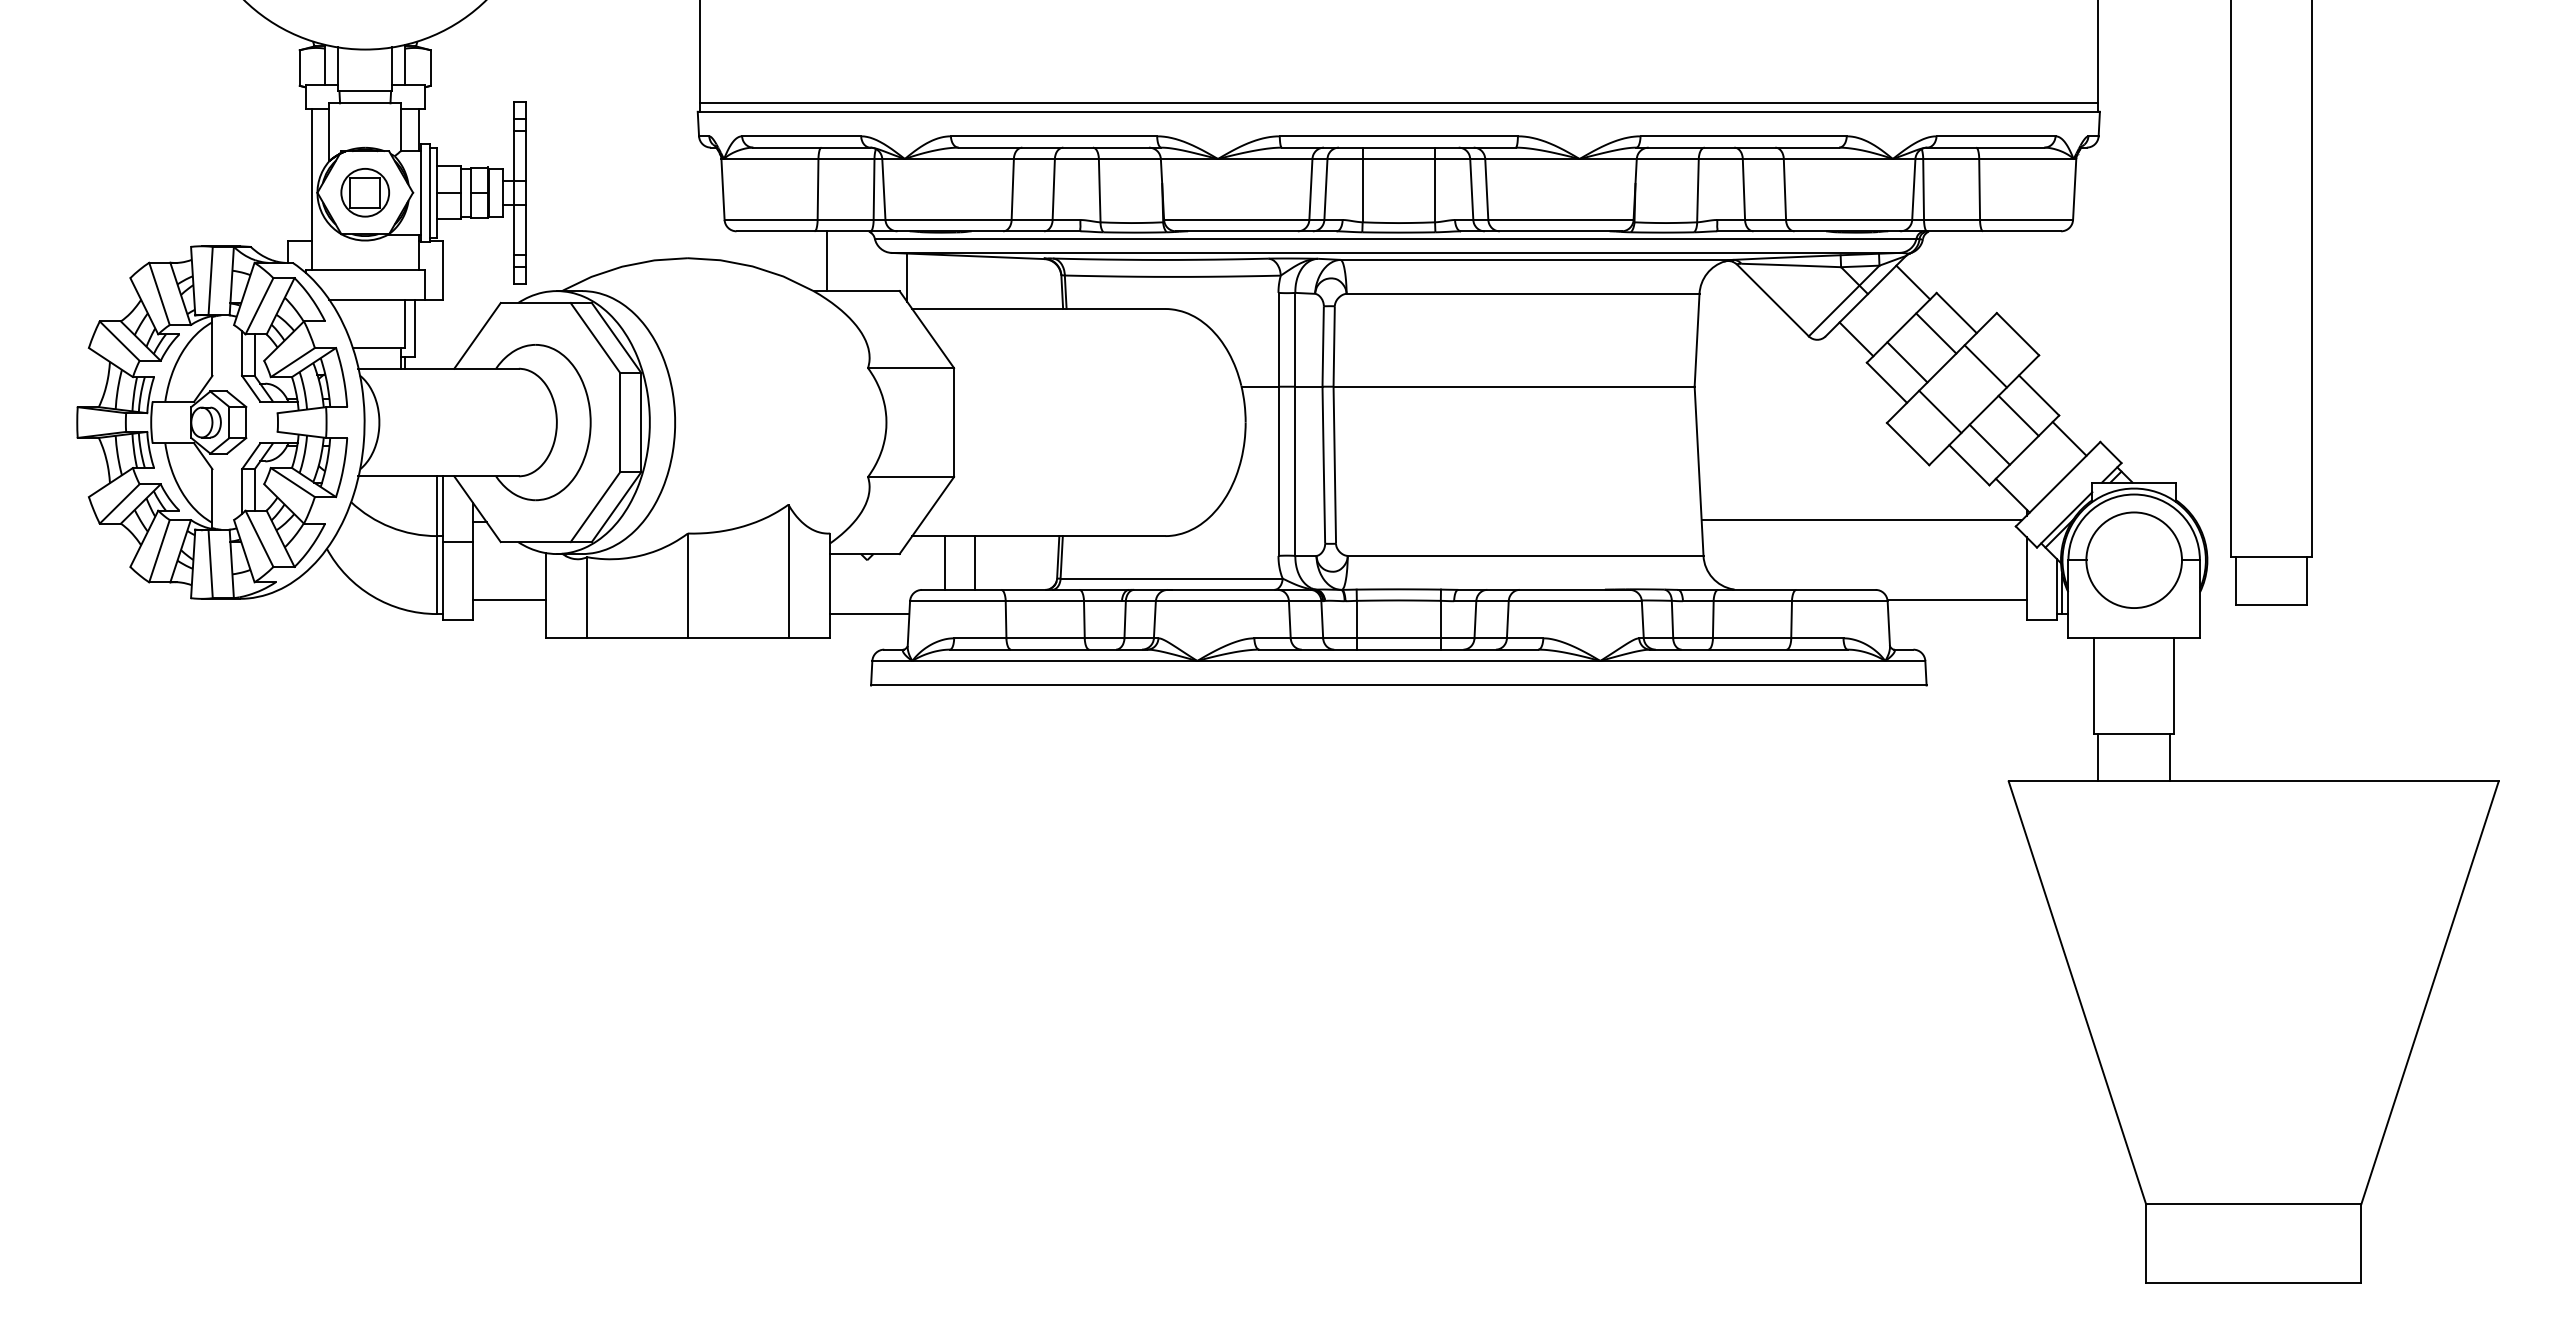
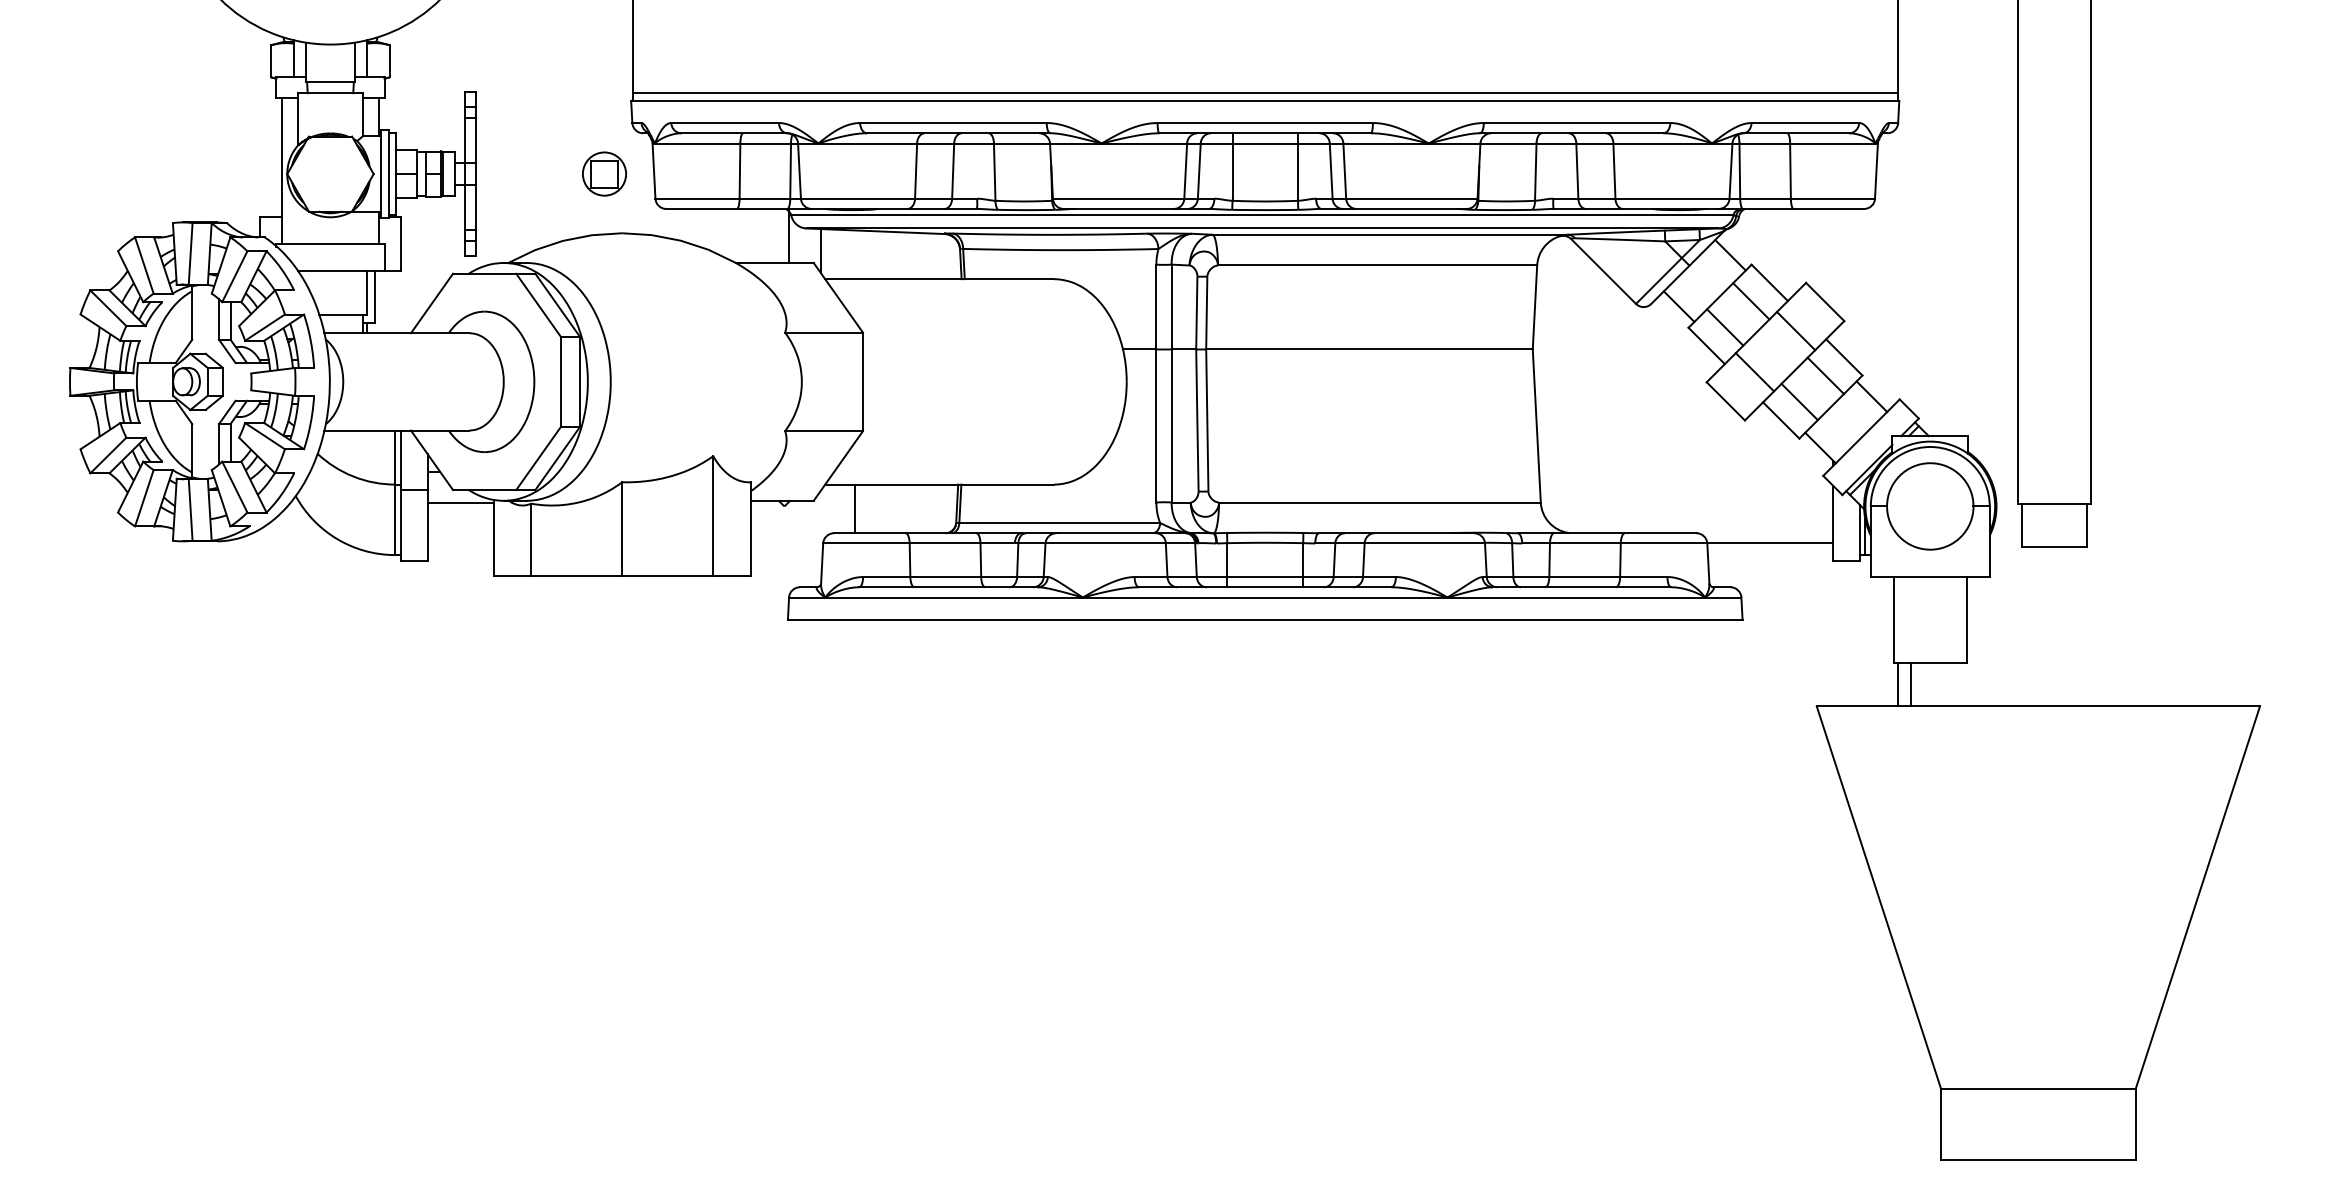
part: (365, 192) -> (604, 173), moved
line: (827, 261) -> (789, 236), moved
line: (1861, 520) -> (1683, 470), removed
line: (974, 562) -> (881, 508), removed
line: (508, 600) -> (460, 503), moved
line: (869, 614) -> (786, 555), removed
line: (2170, 757) -> (1911, 684), moved

